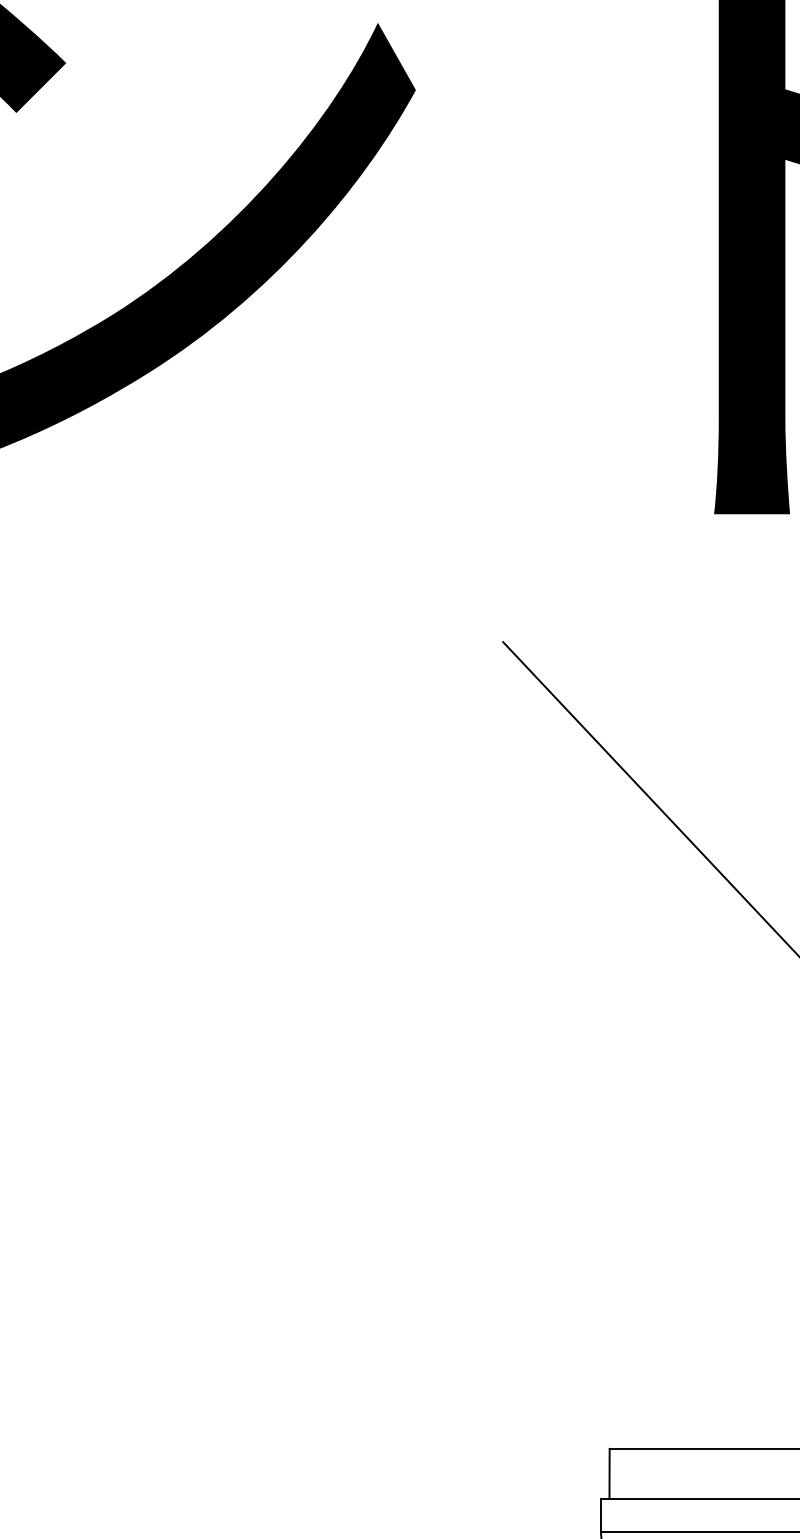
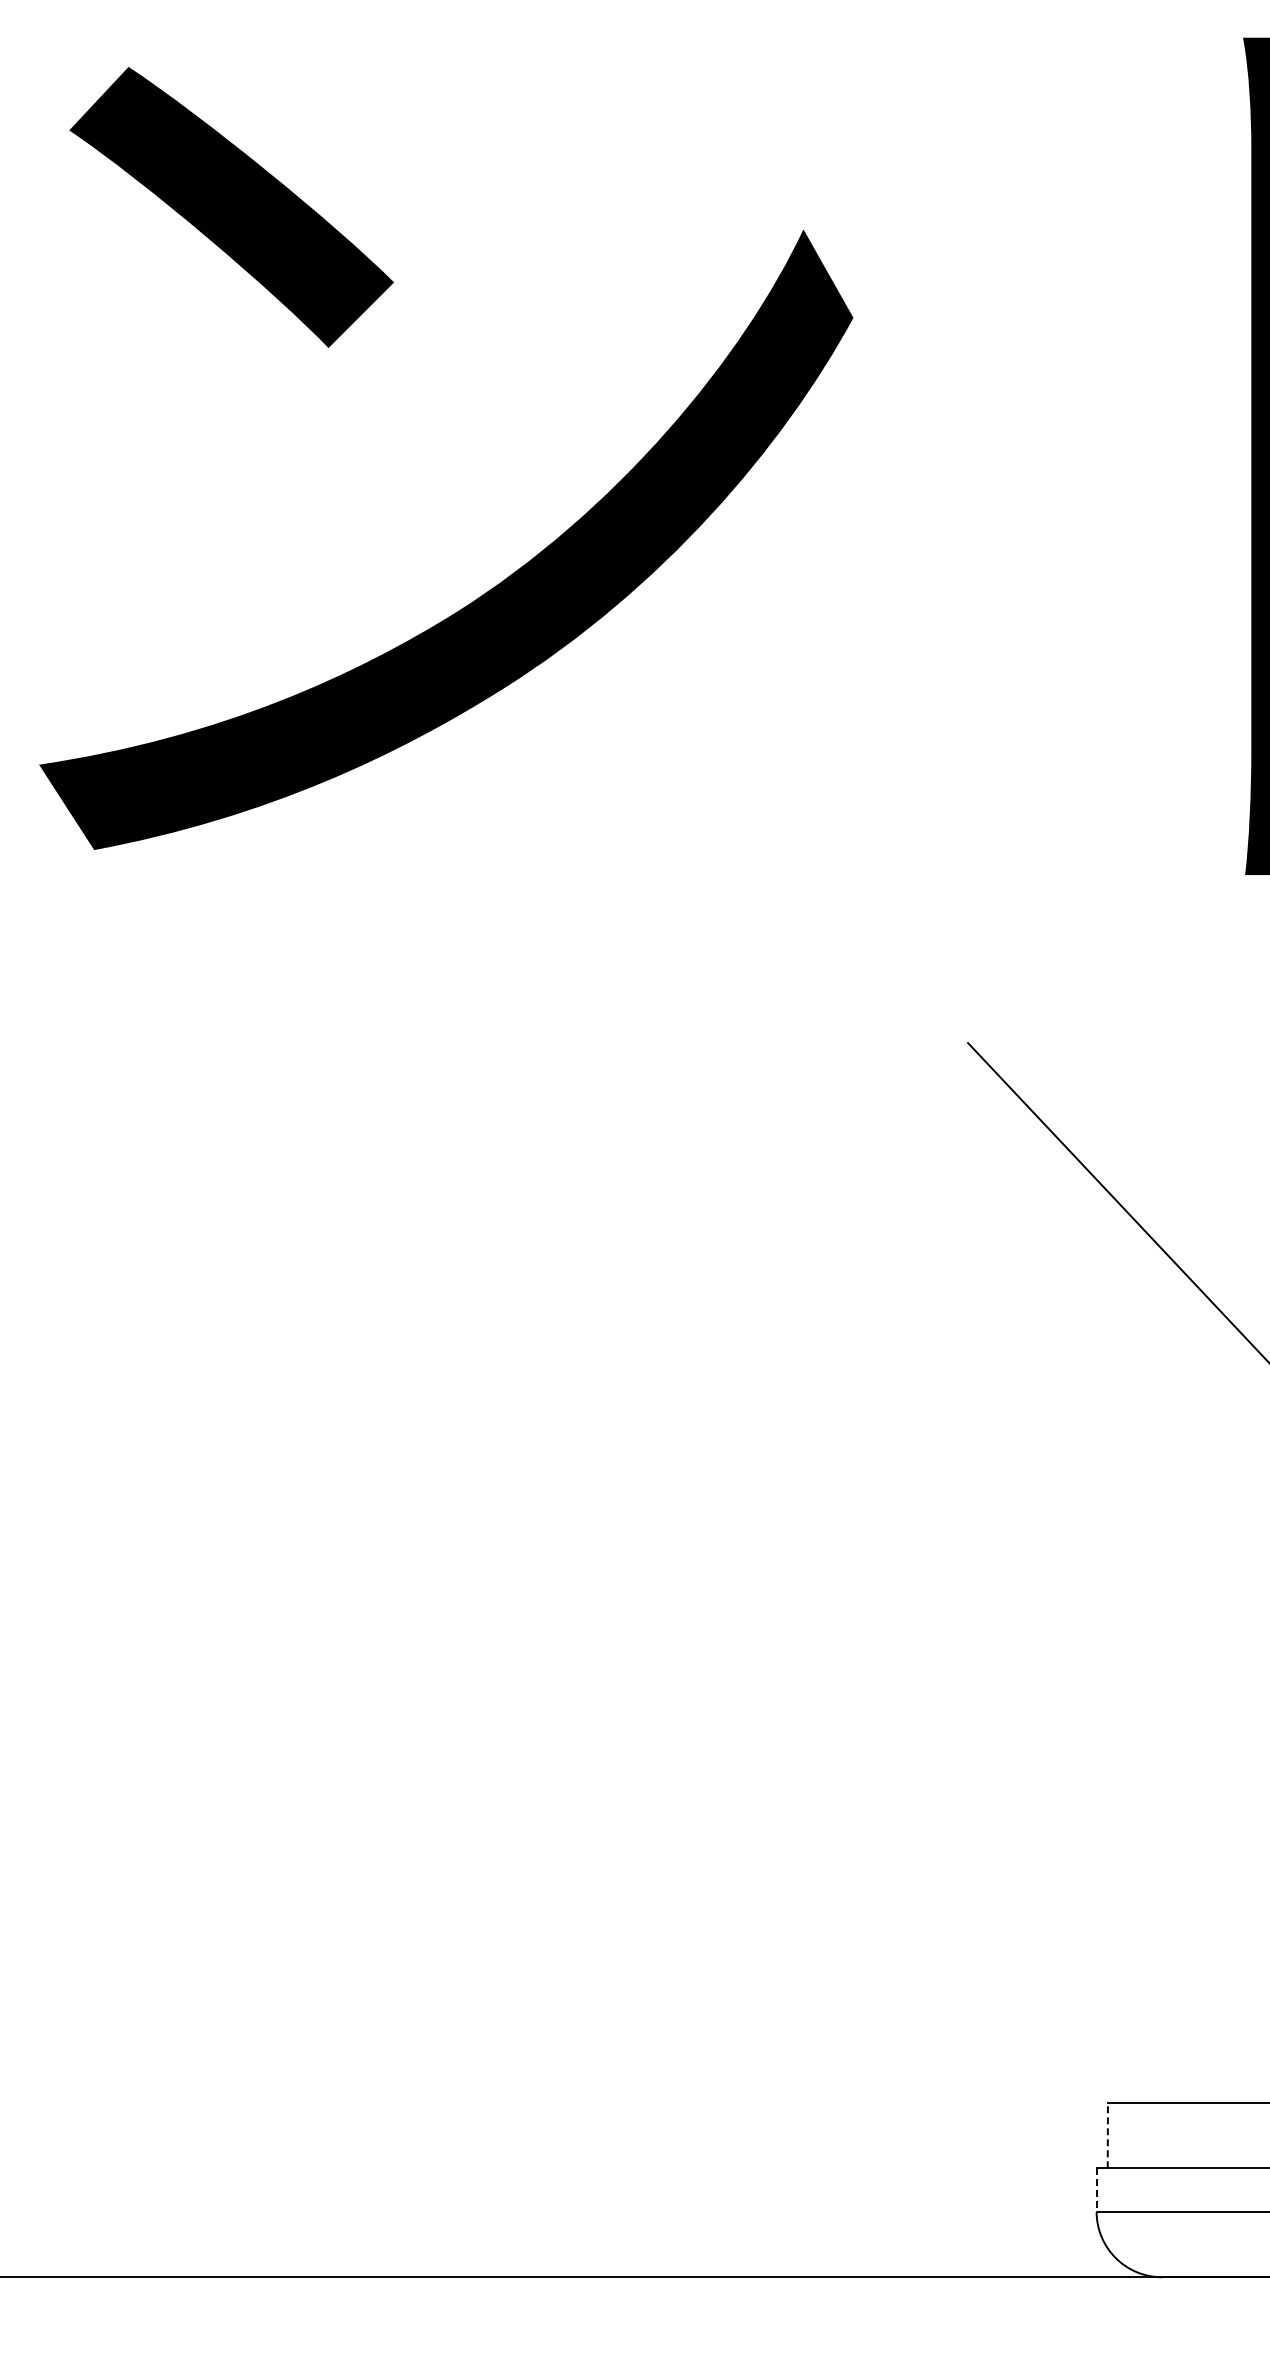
line: (609, 1473) -> (1107, 2135), solid -> dashed
line: (600, 1515) -> (1096, 2190), solid -> dashed

